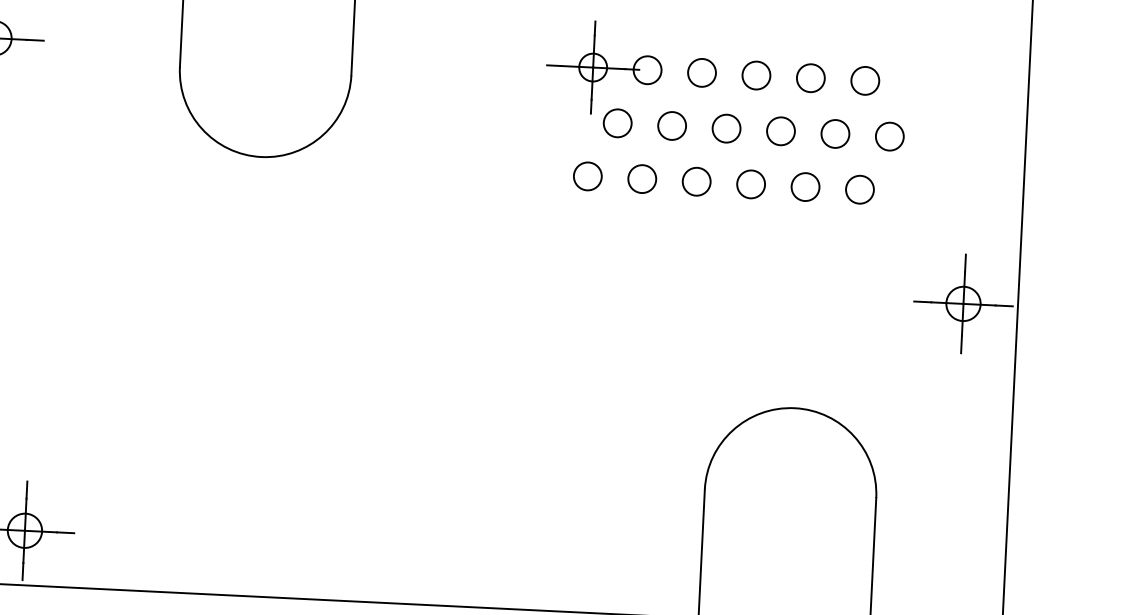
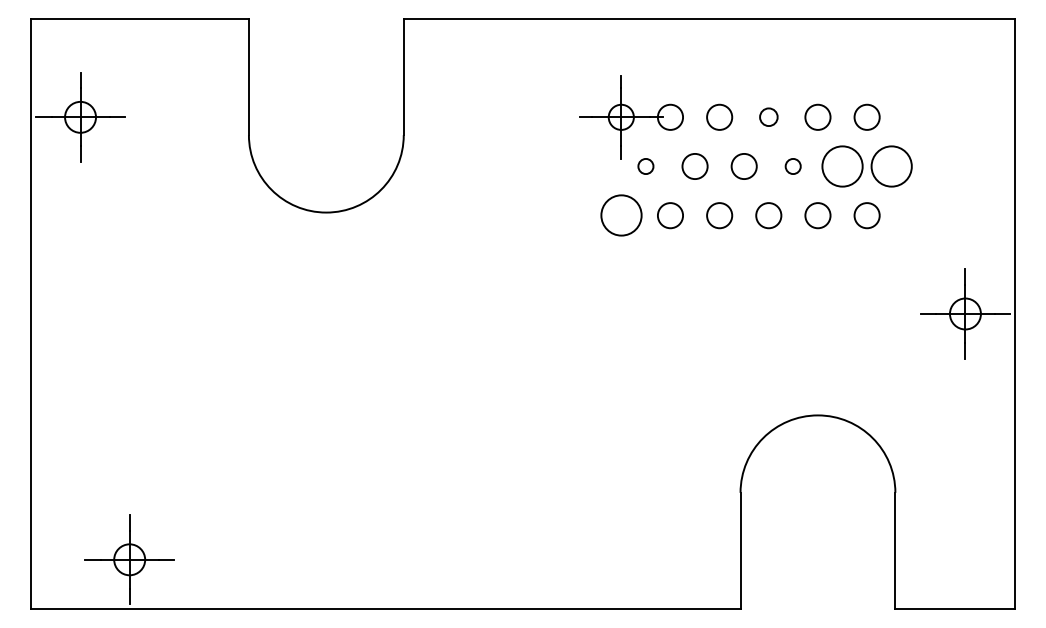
circle: (756, 74) -> (768, 116), size x0.7
circle: (617, 123) -> (645, 166), size x0.6
circle: (780, 131) -> (792, 166), size x0.6
circle: (835, 133) -> (842, 166), size x1.6
circle: (889, 136) -> (891, 166), size x1.6
circle: (586, 176) -> (620, 215), size x1.6

